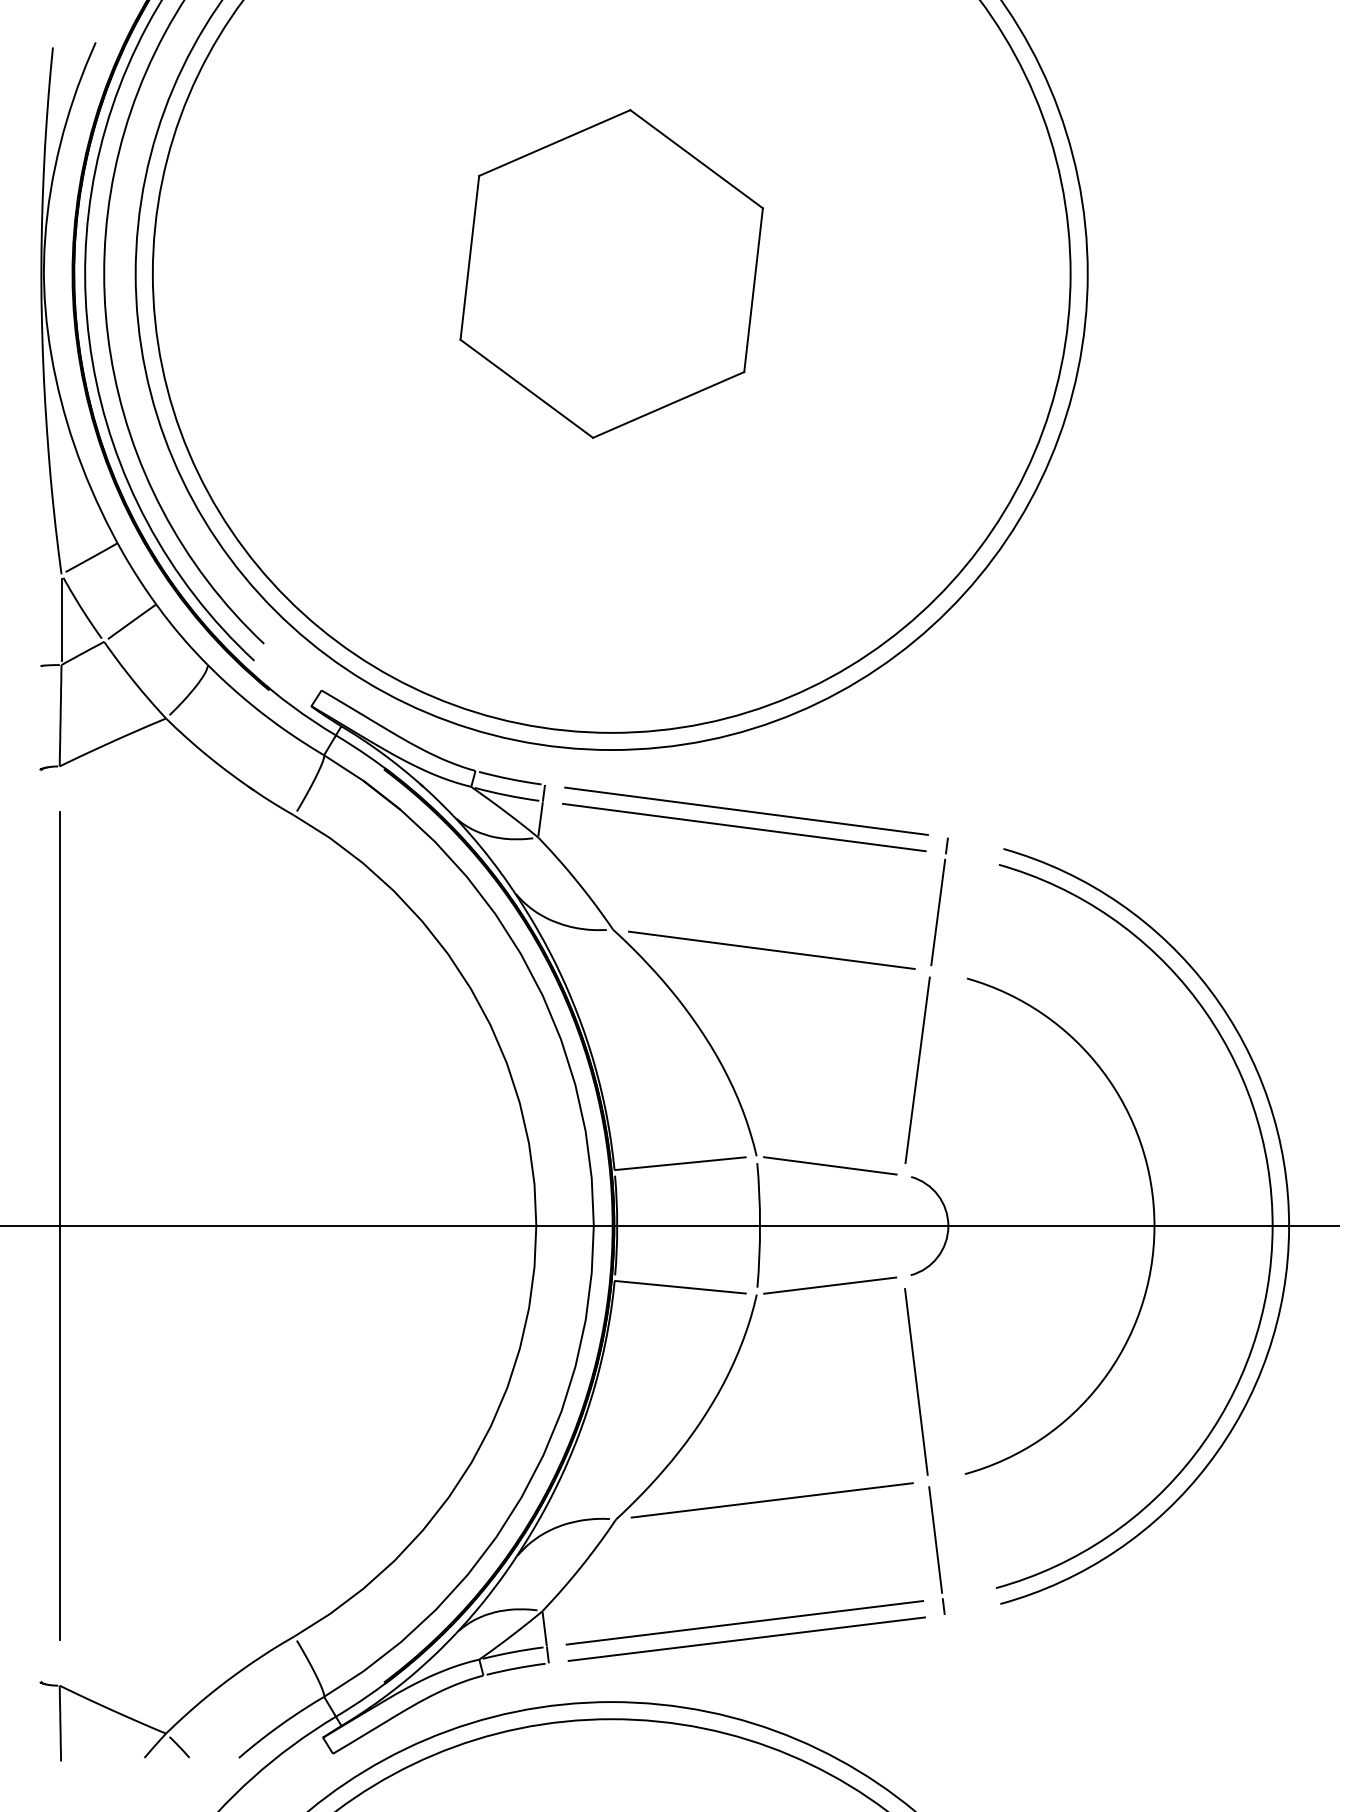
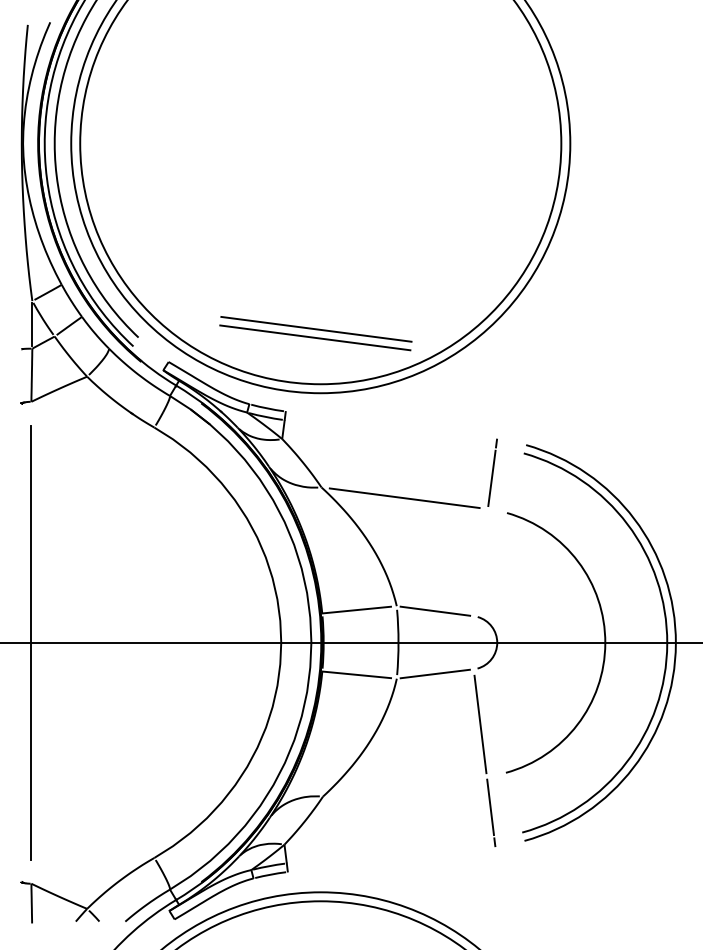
part: (611, 273) -> (320, 143), removed
part: (744, 819) -> (315, 333), moved
line: (916, 1069) -> (480, 560), removed
line: (771, 1500) -> (404, 786), removed
part: (744, 1629) -> (390, 854), removed

